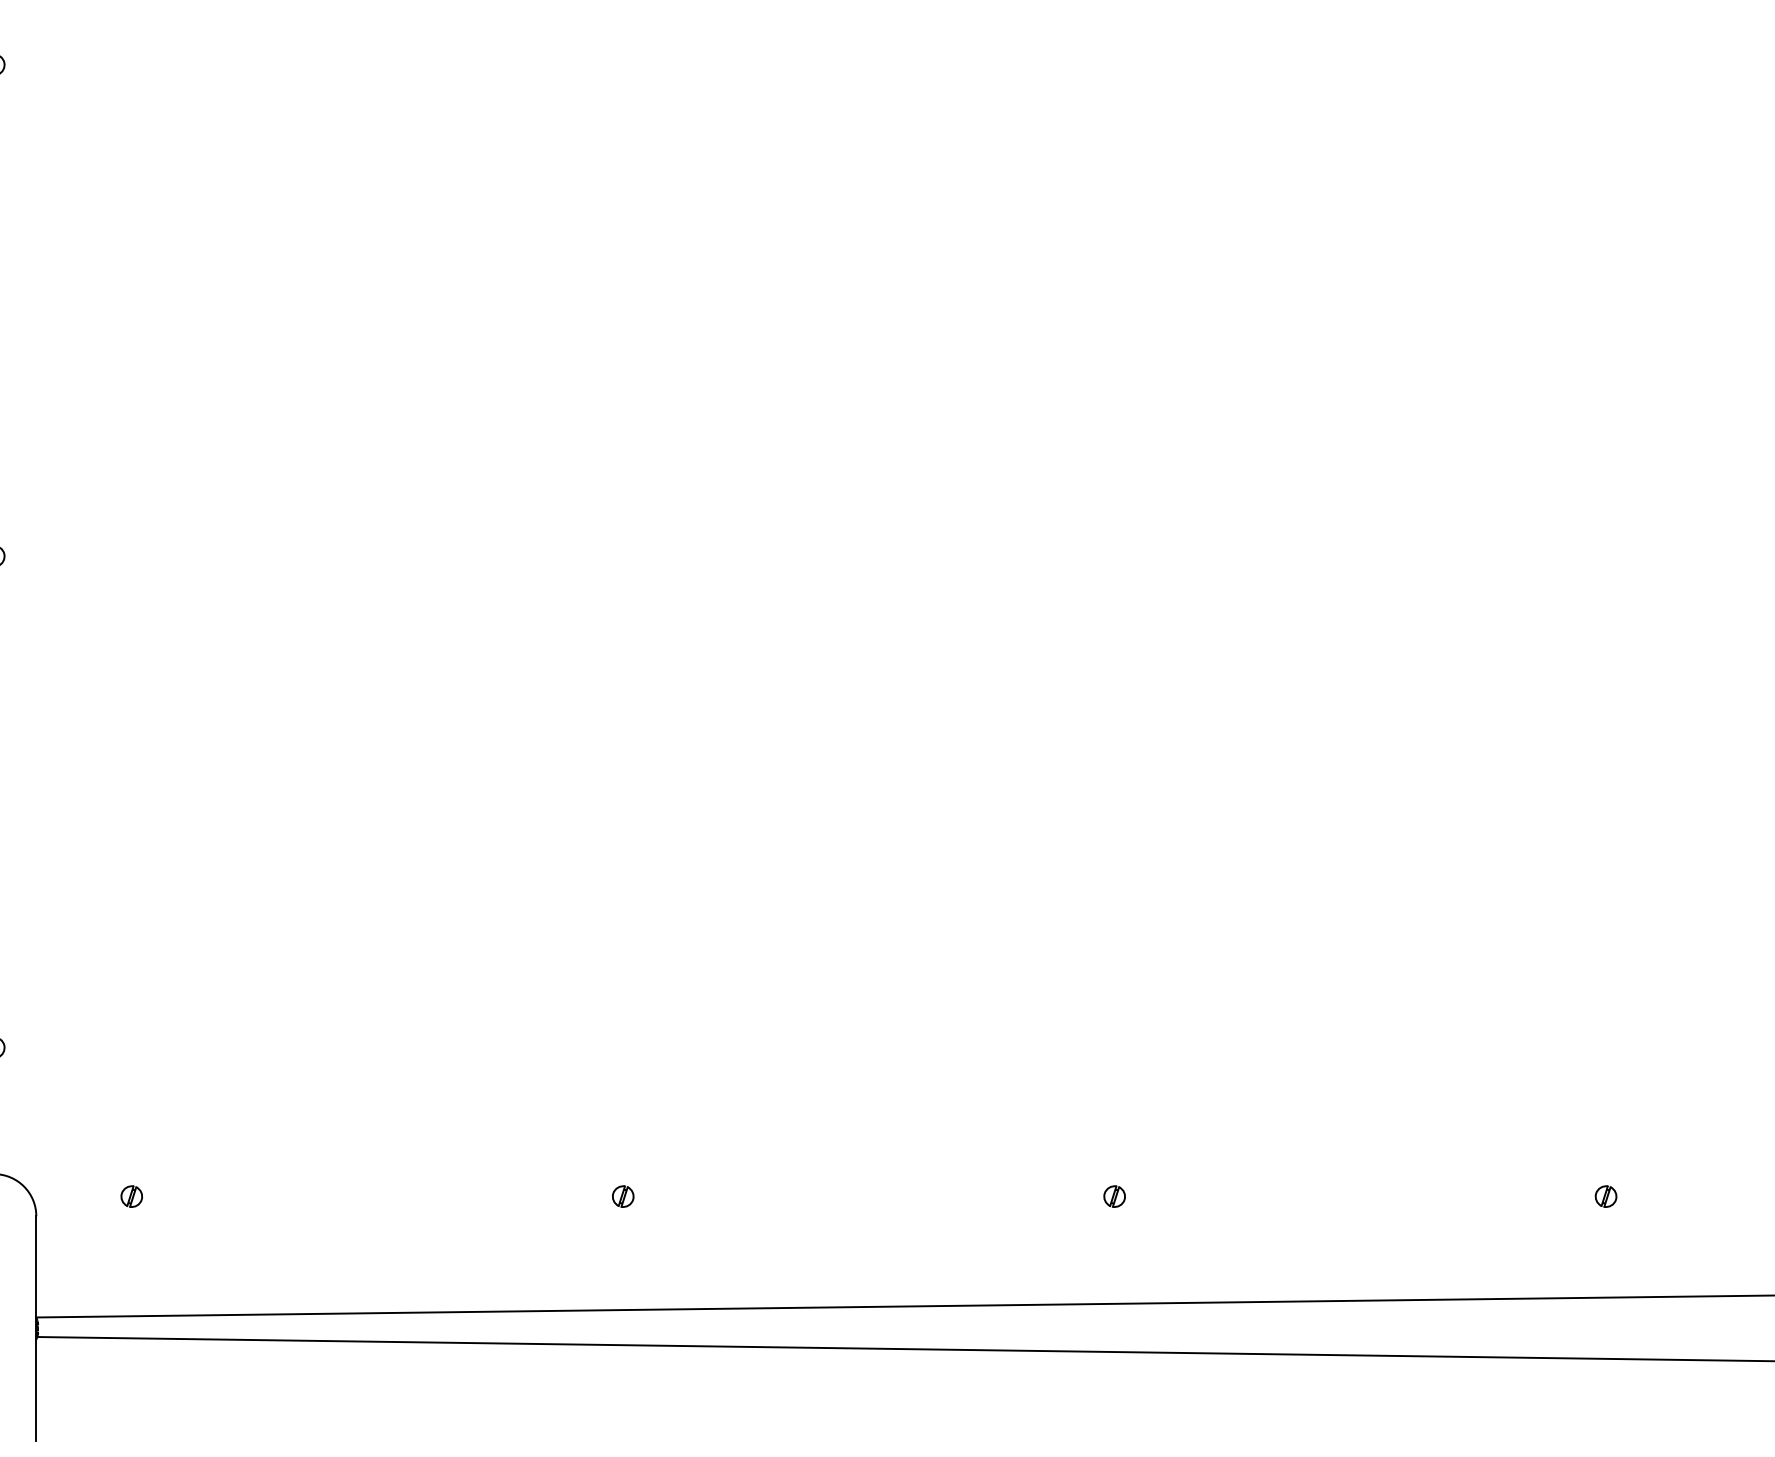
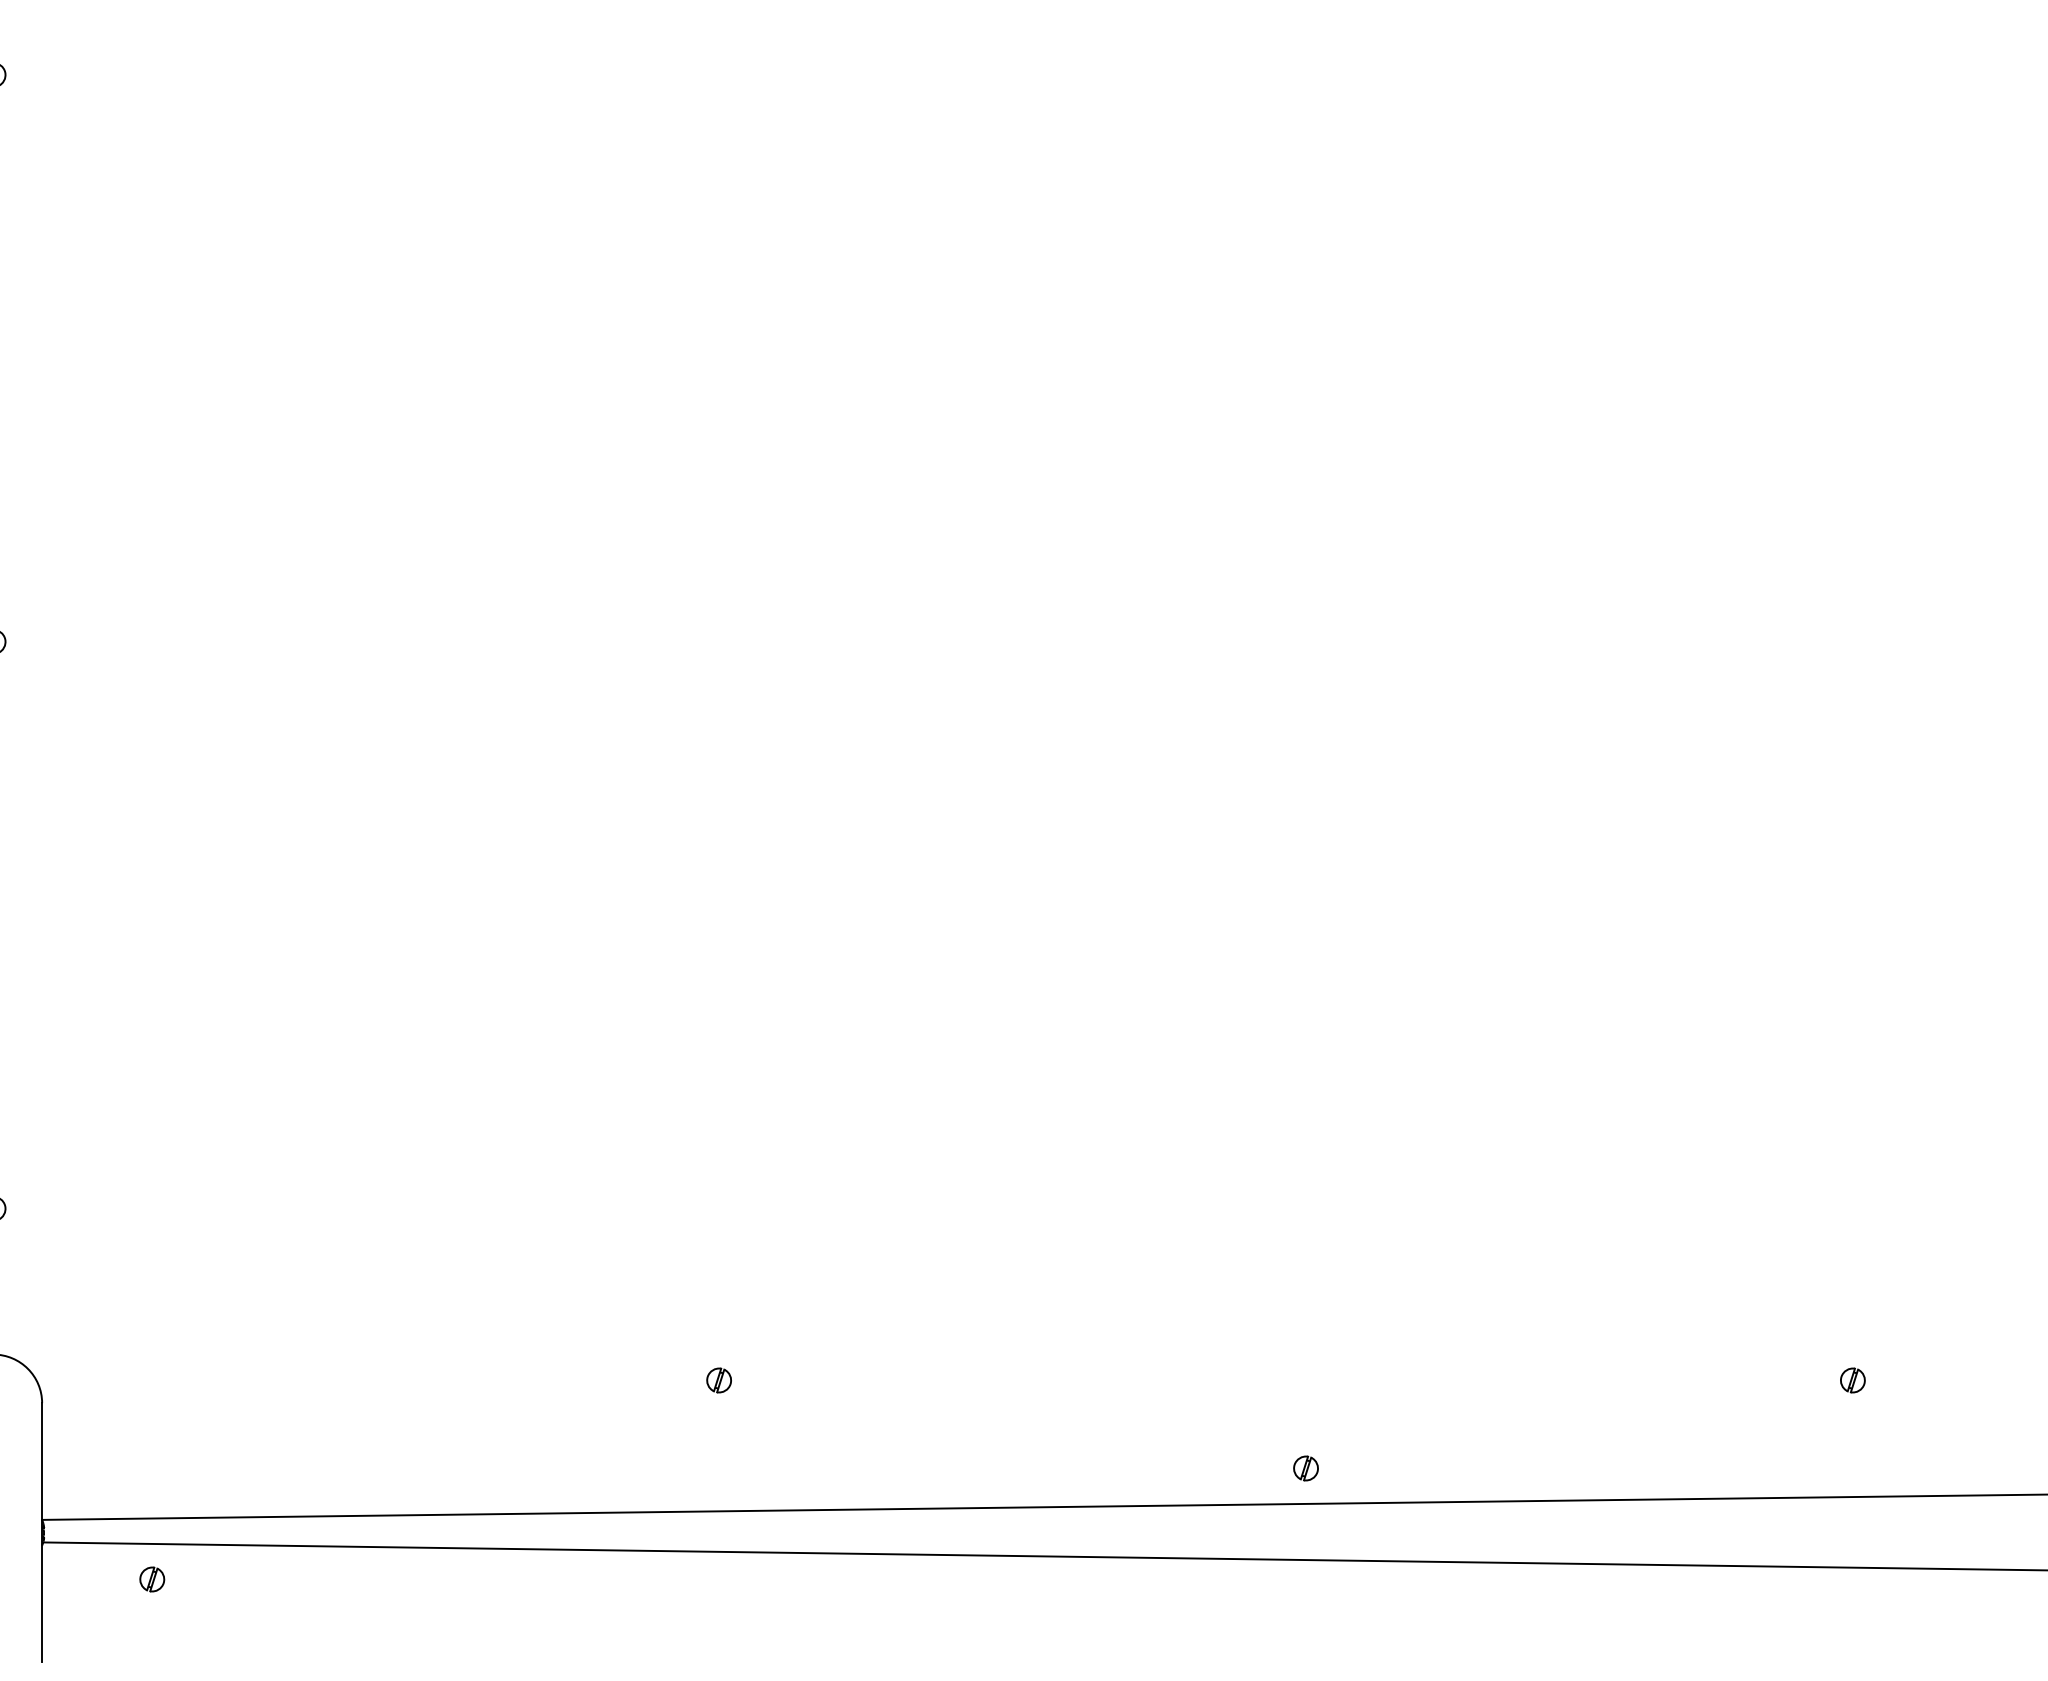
part: (131, 1196) -> (152, 1579), moved
part: (1114, 1196) -> (1305, 1468), moved

